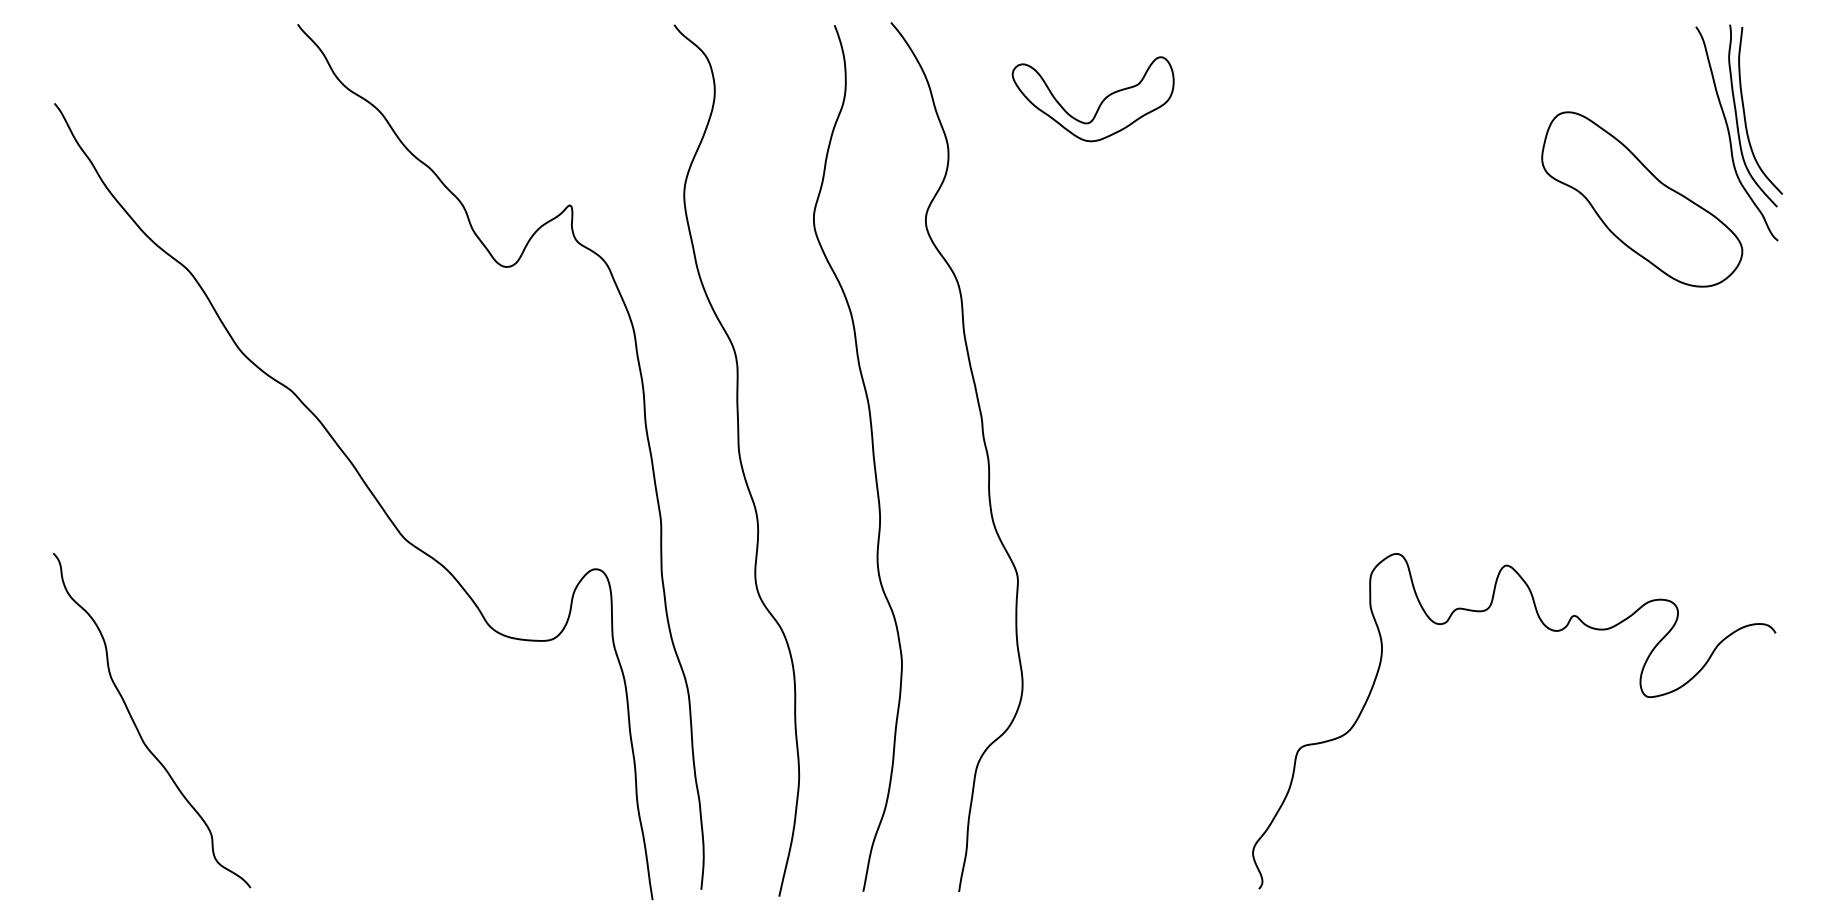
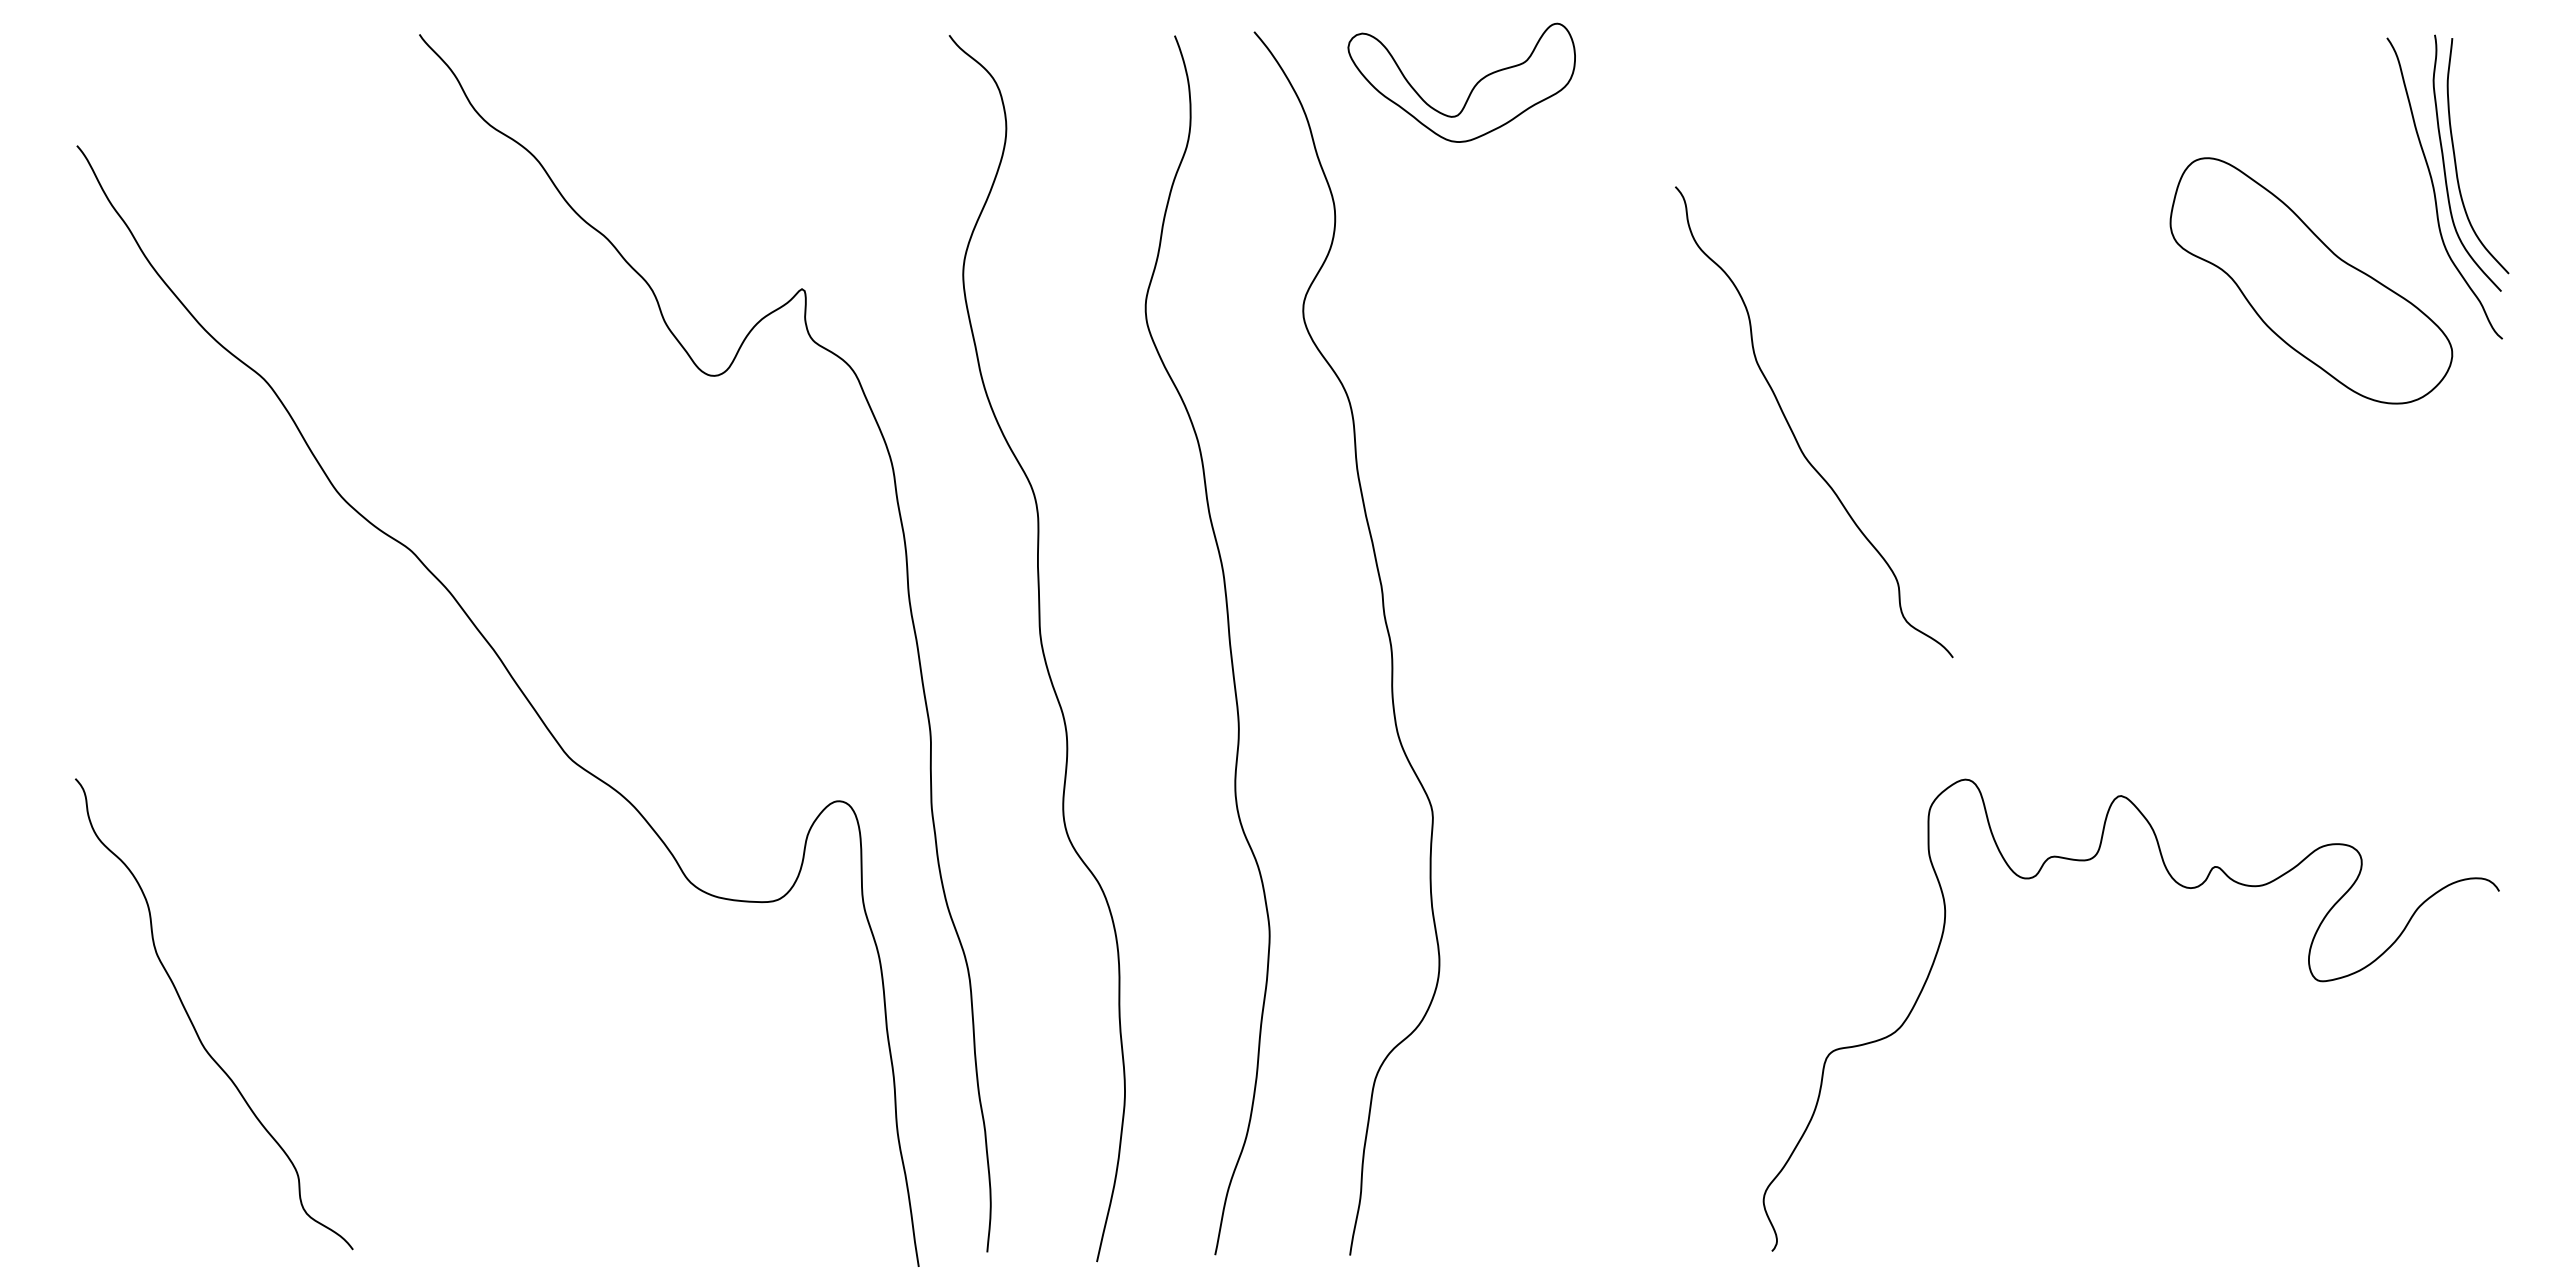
part: (1100, 103) -> (1471, 89), moved
curve: (1274, 307) -> (1794, 433), added

